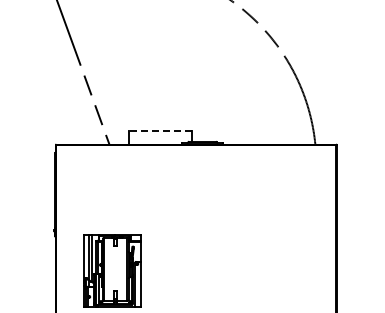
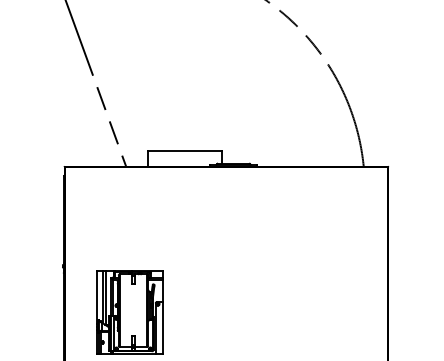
line: (160, 130) -> (185, 150), dashed -> solid

